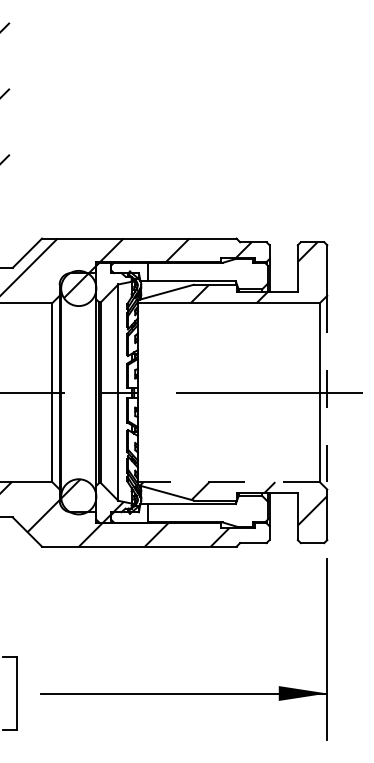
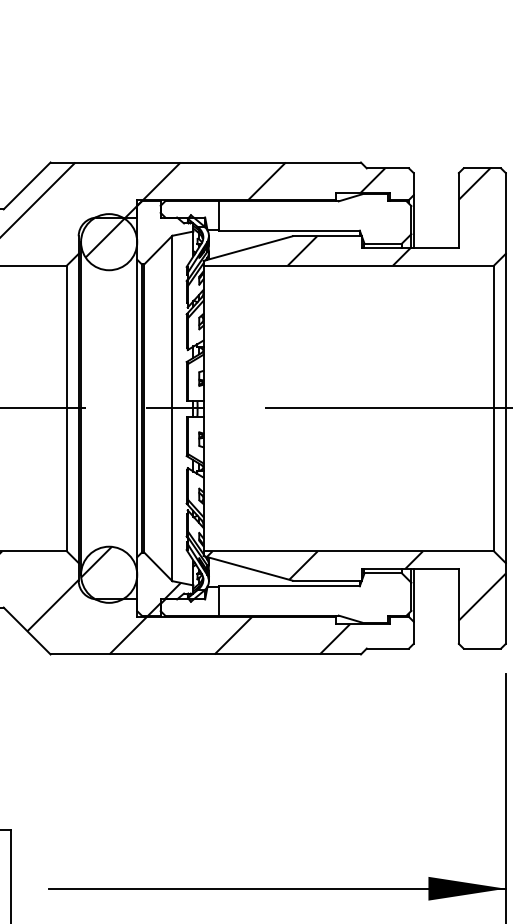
line: (327, 392) -> (506, 408), dashed -> solid
line: (228, 482) -> (348, 551), dashed -> solid

